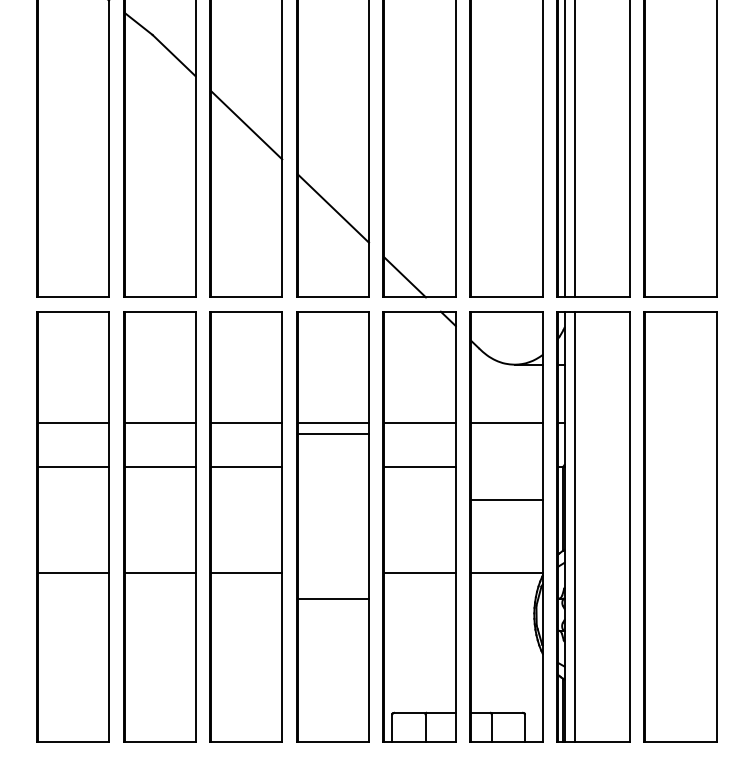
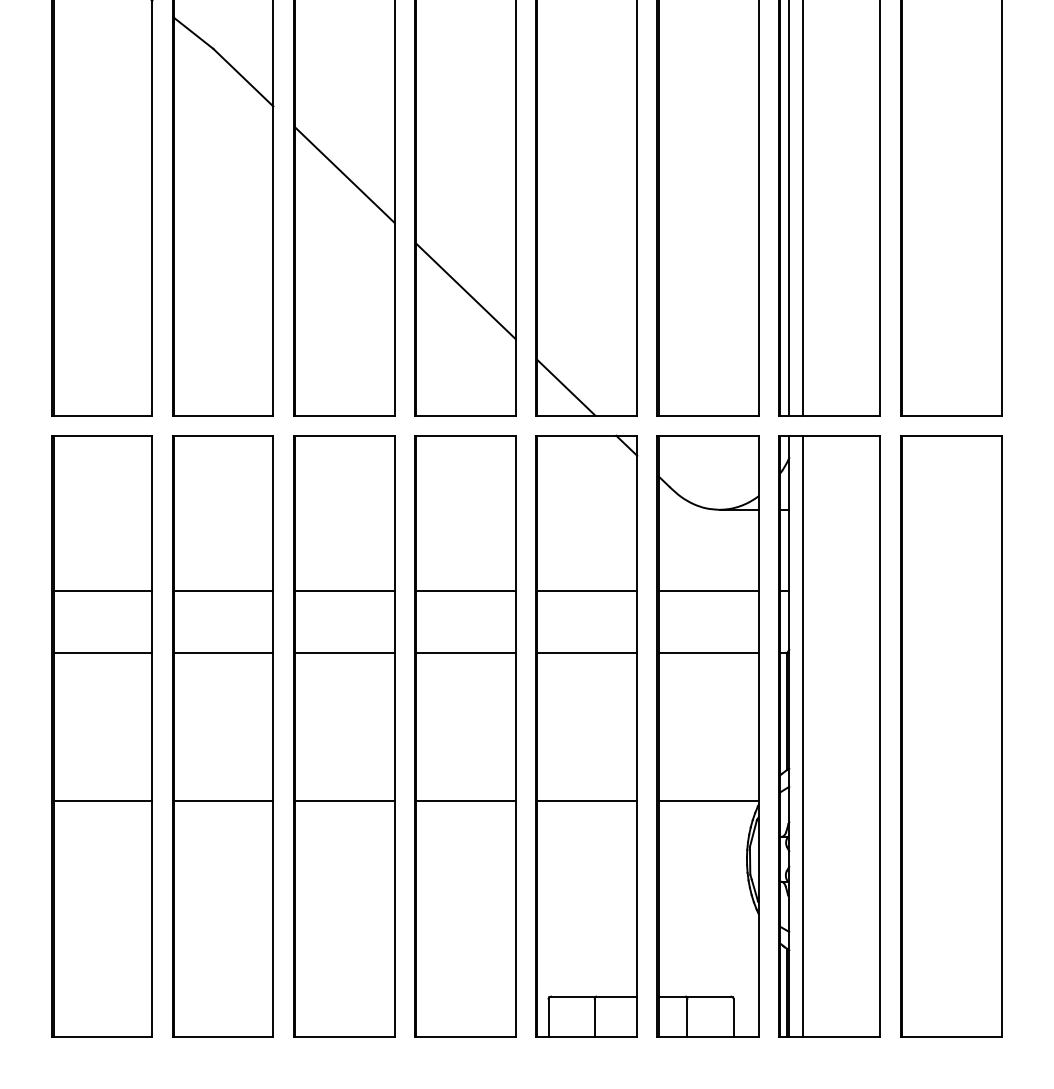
line: (333, 433) -> (466, 652), moved
line: (506, 499) -> (708, 652), moved
line: (333, 598) -> (466, 800), moved

